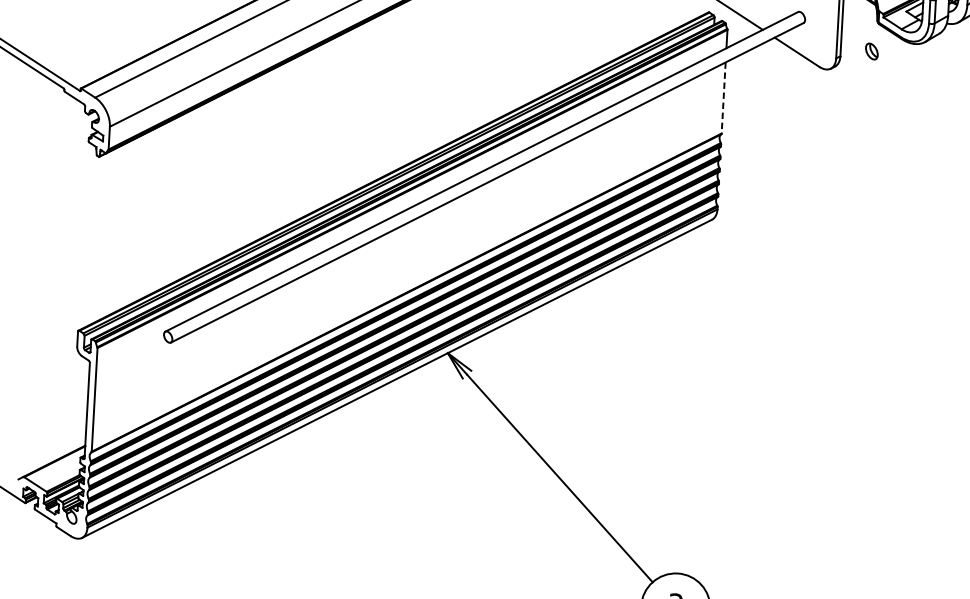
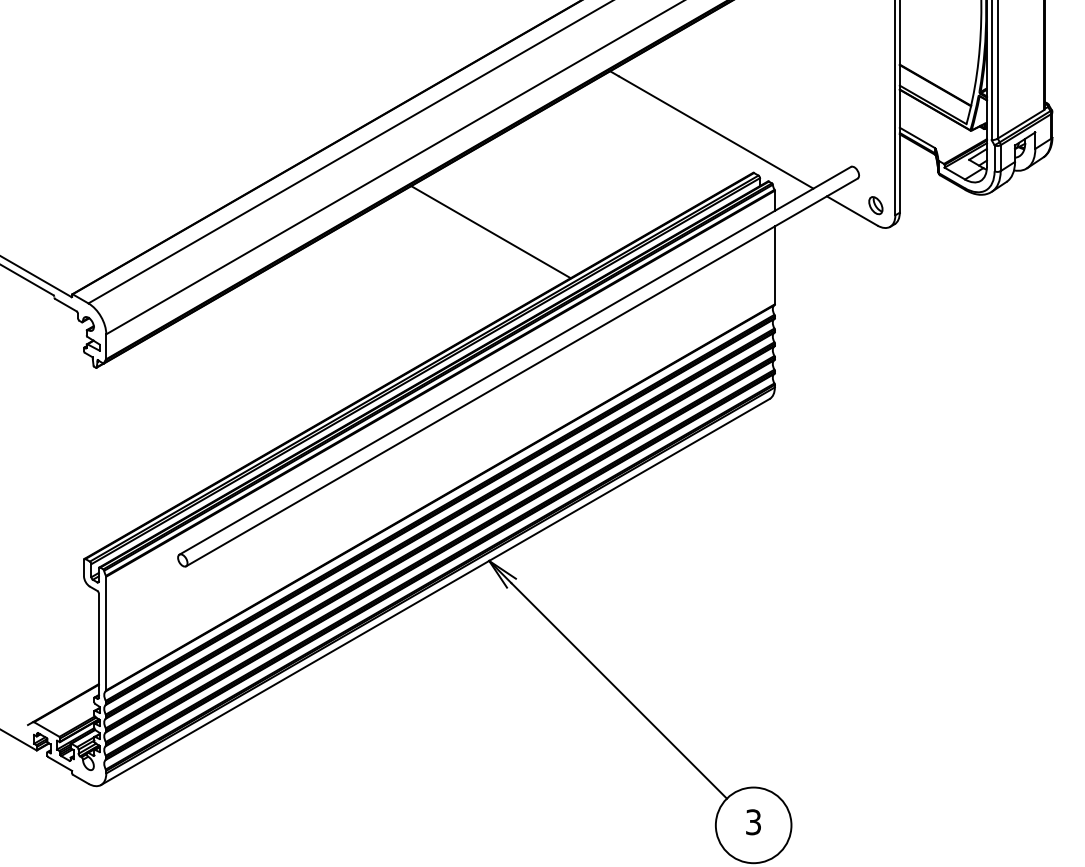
part: (871, 51) -> (875, 205), moved
line: (465, 53) -> (490, 232), added
line: (723, 98) -> (774, 265), dashed -> solid

